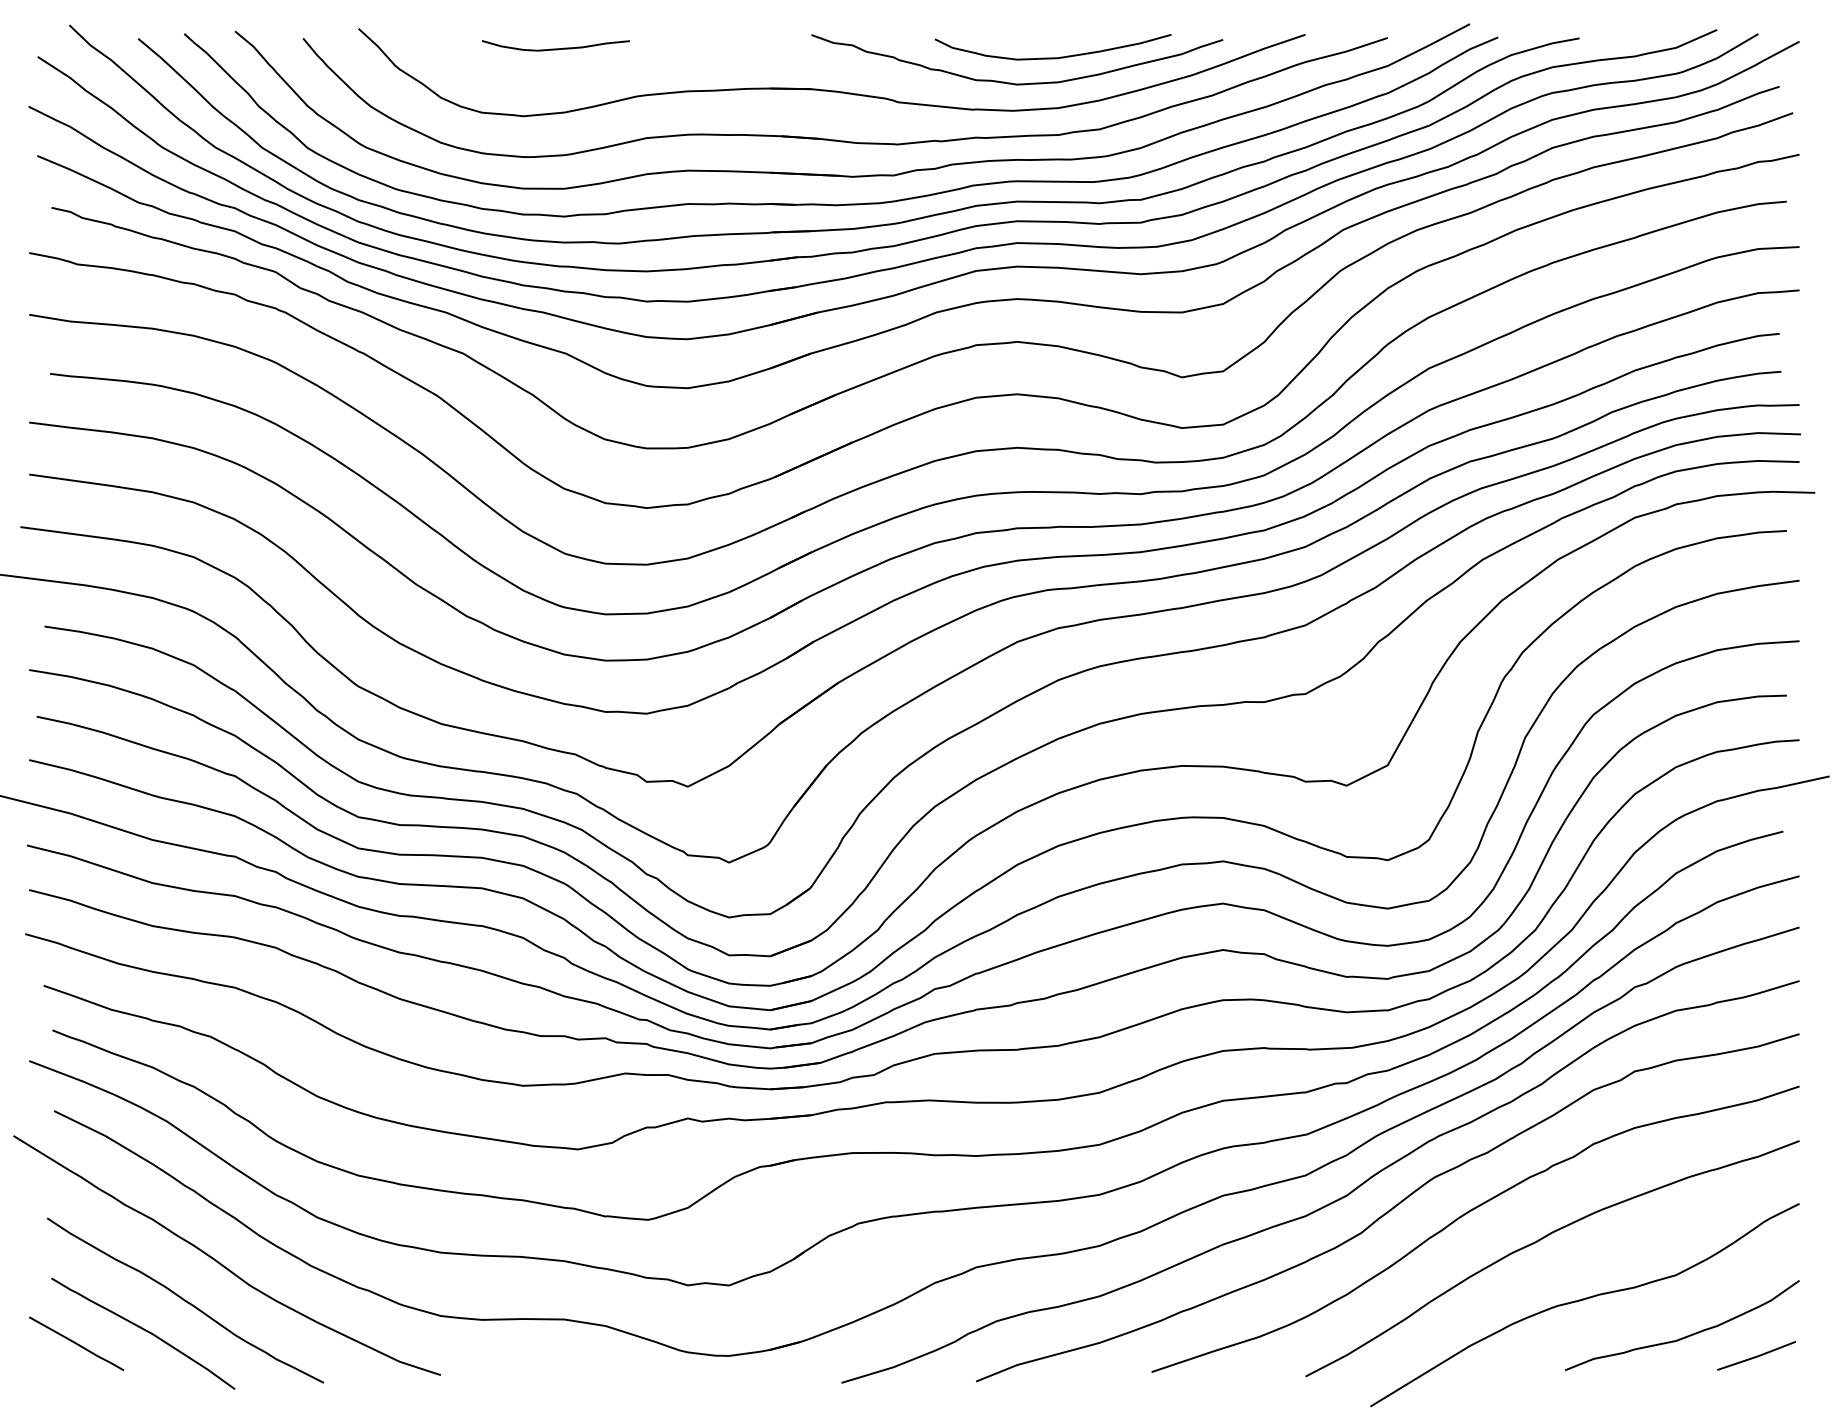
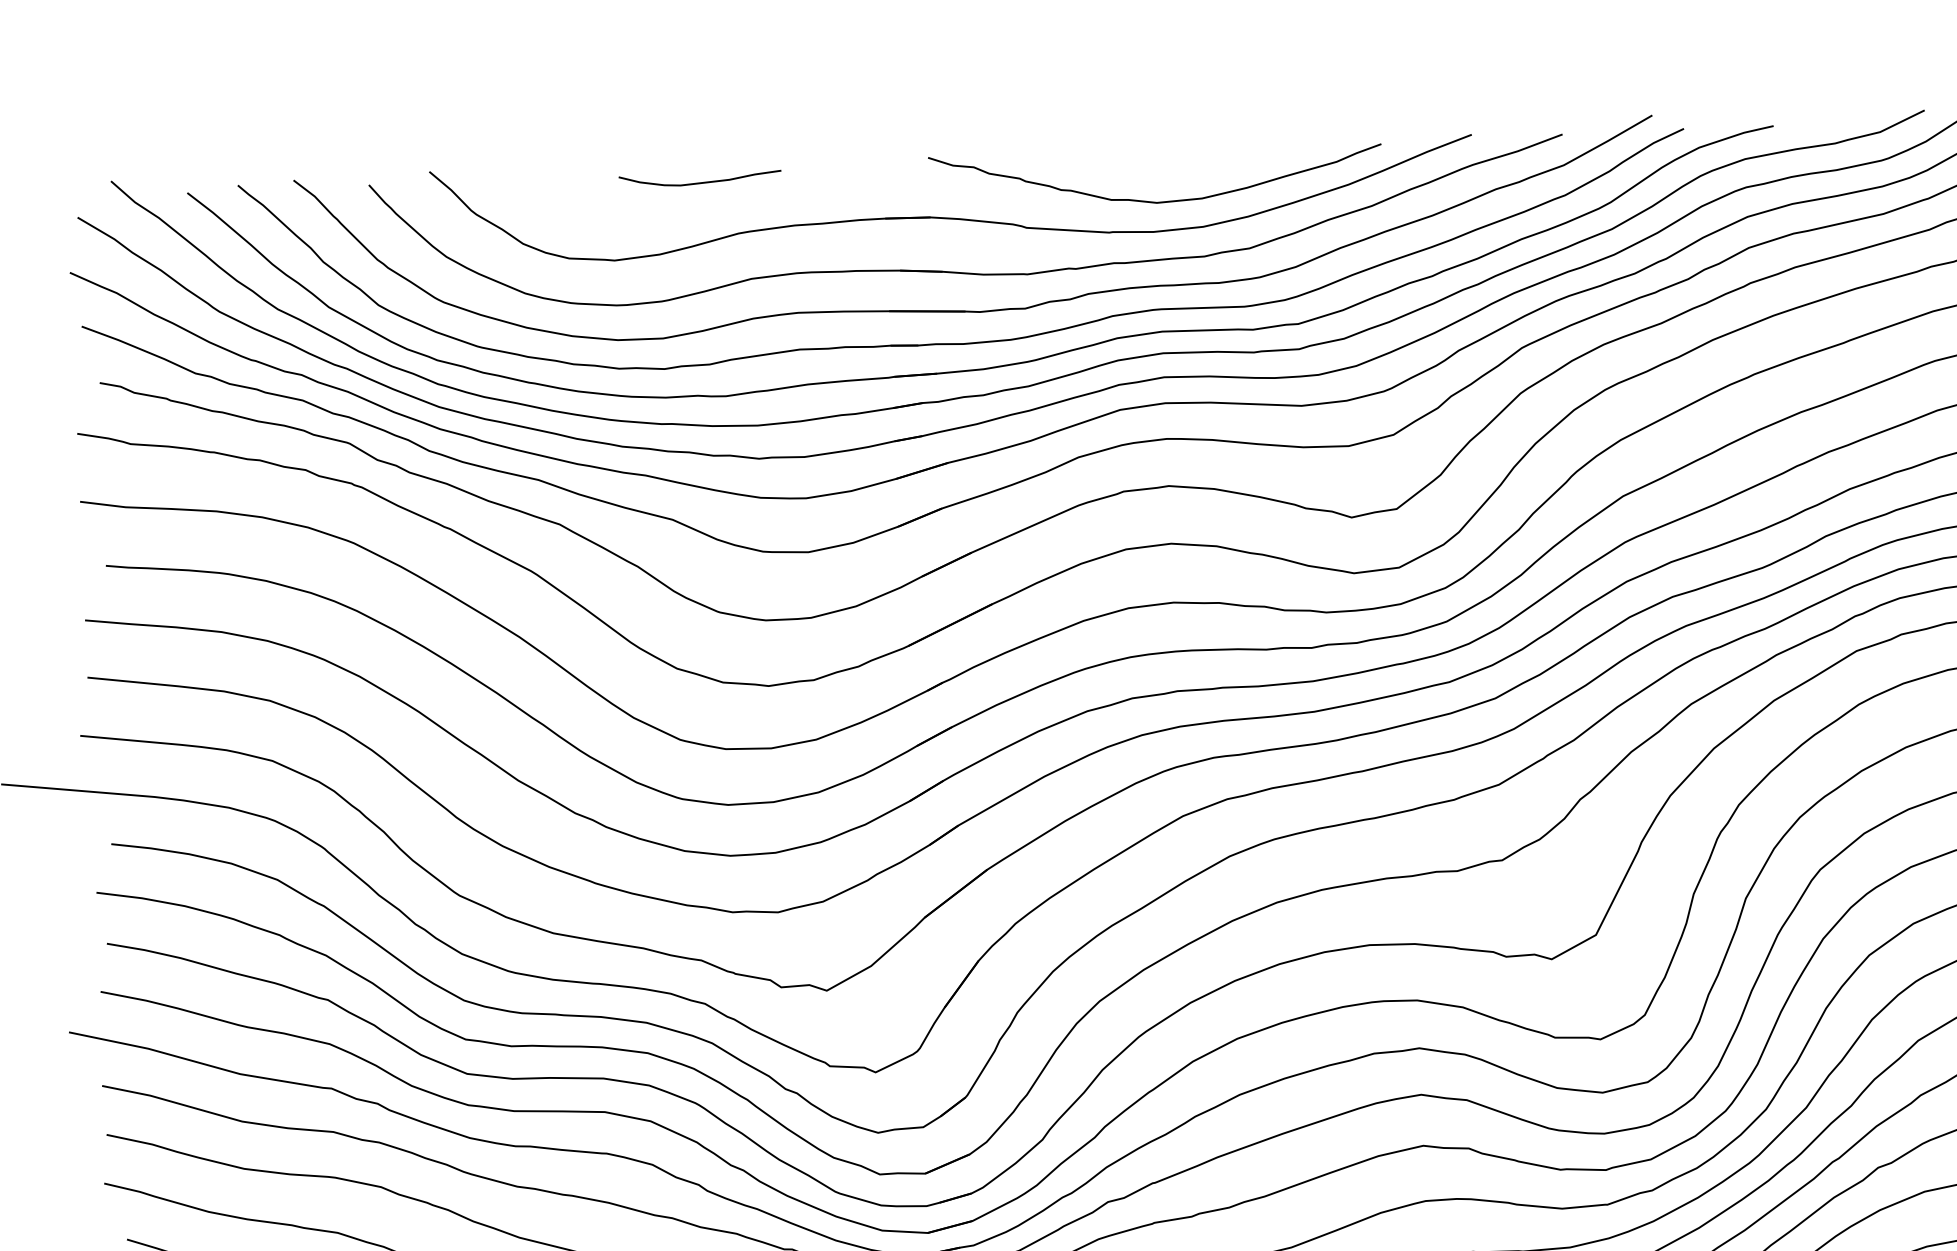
curve: (555, 48) -> (699, 182), moved
curve: (1052, 57) -> (1194, 171), removed

